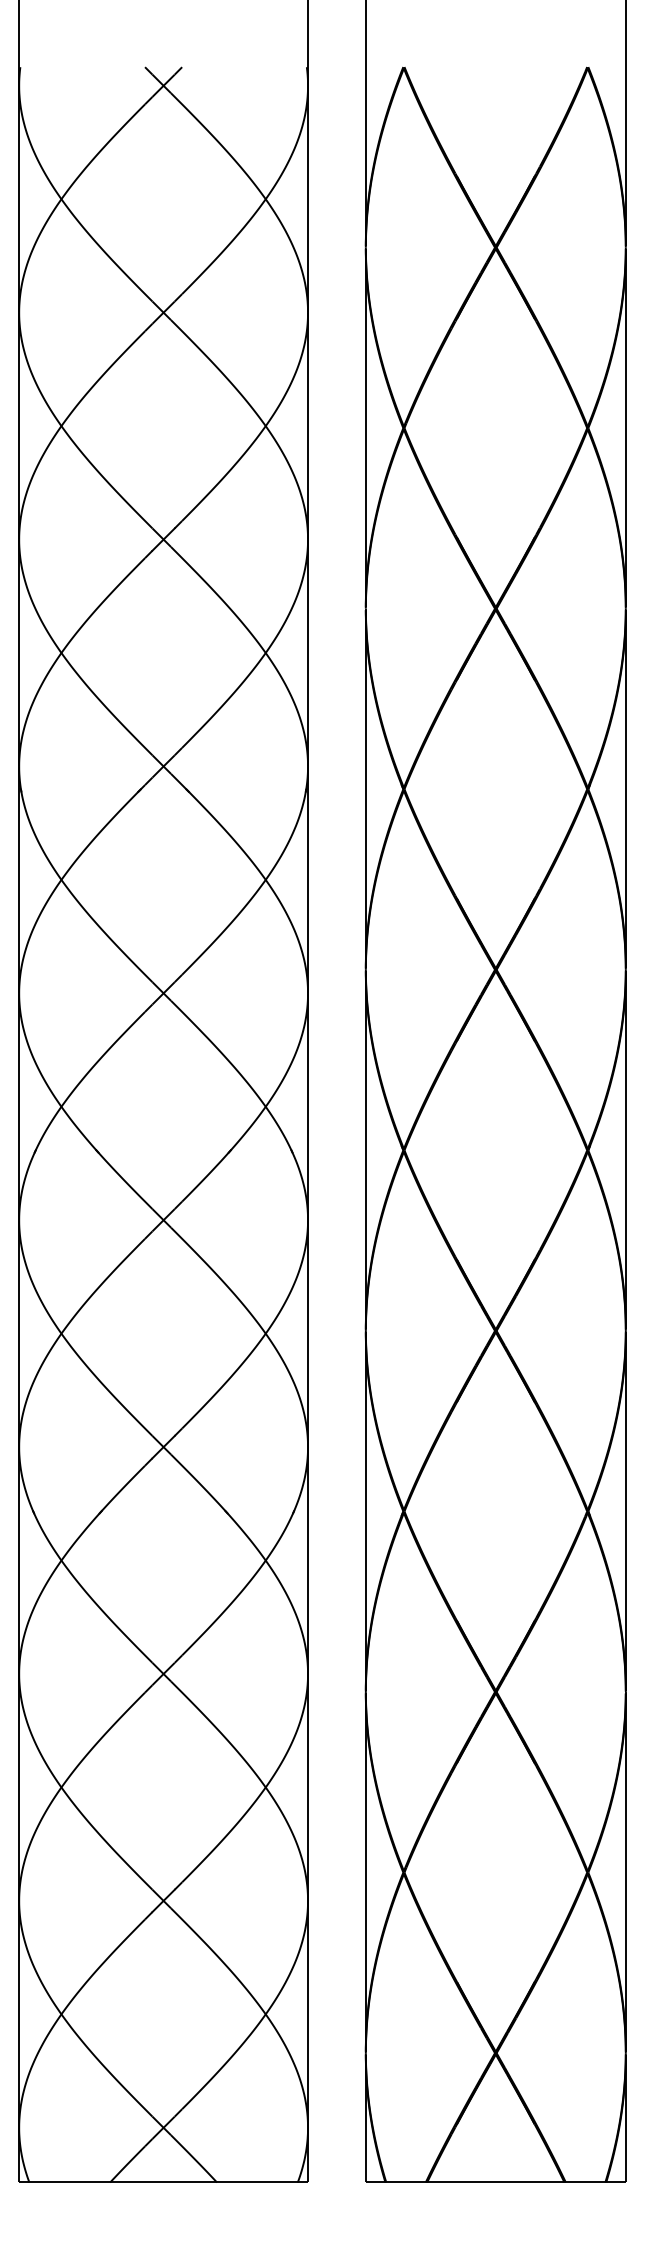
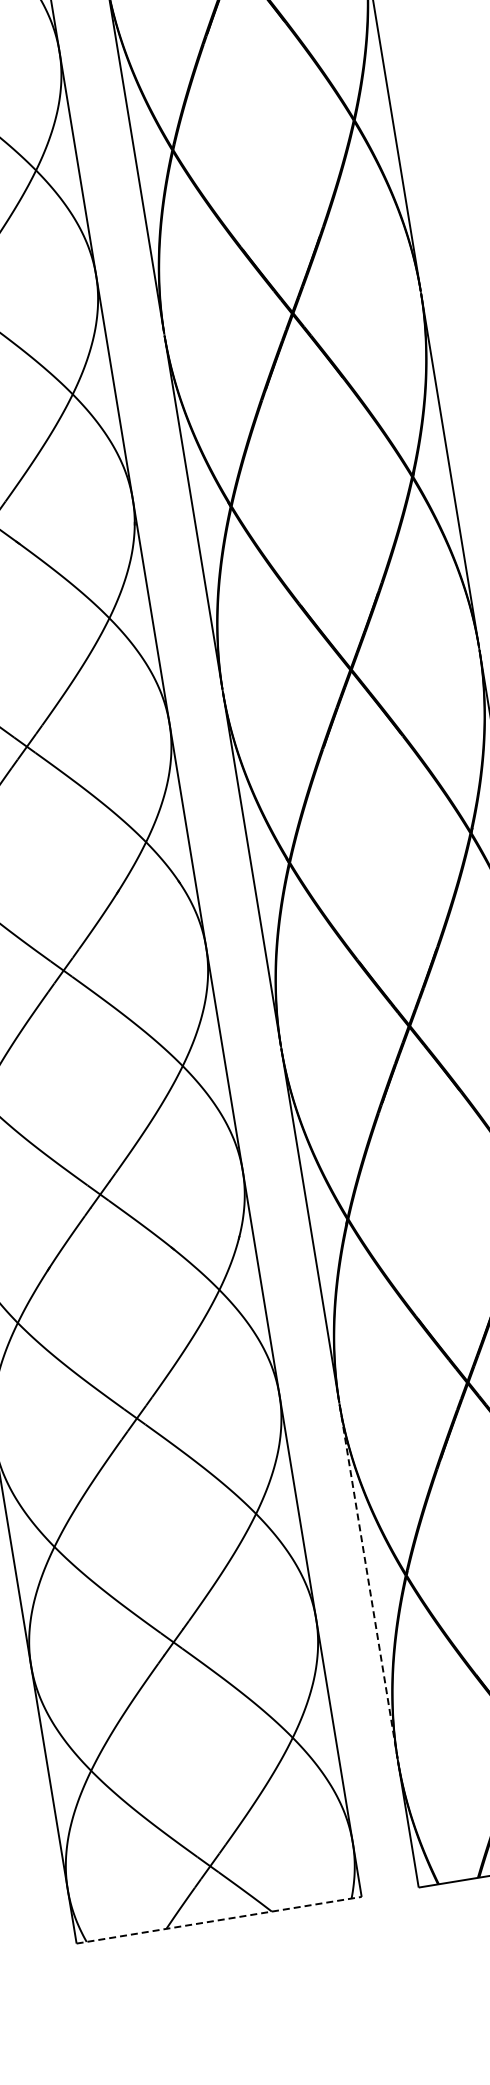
line: (365, 1873) -> (368, 1582), solid -> dashed
line: (164, 2182) -> (220, 1920), solid -> dashed

